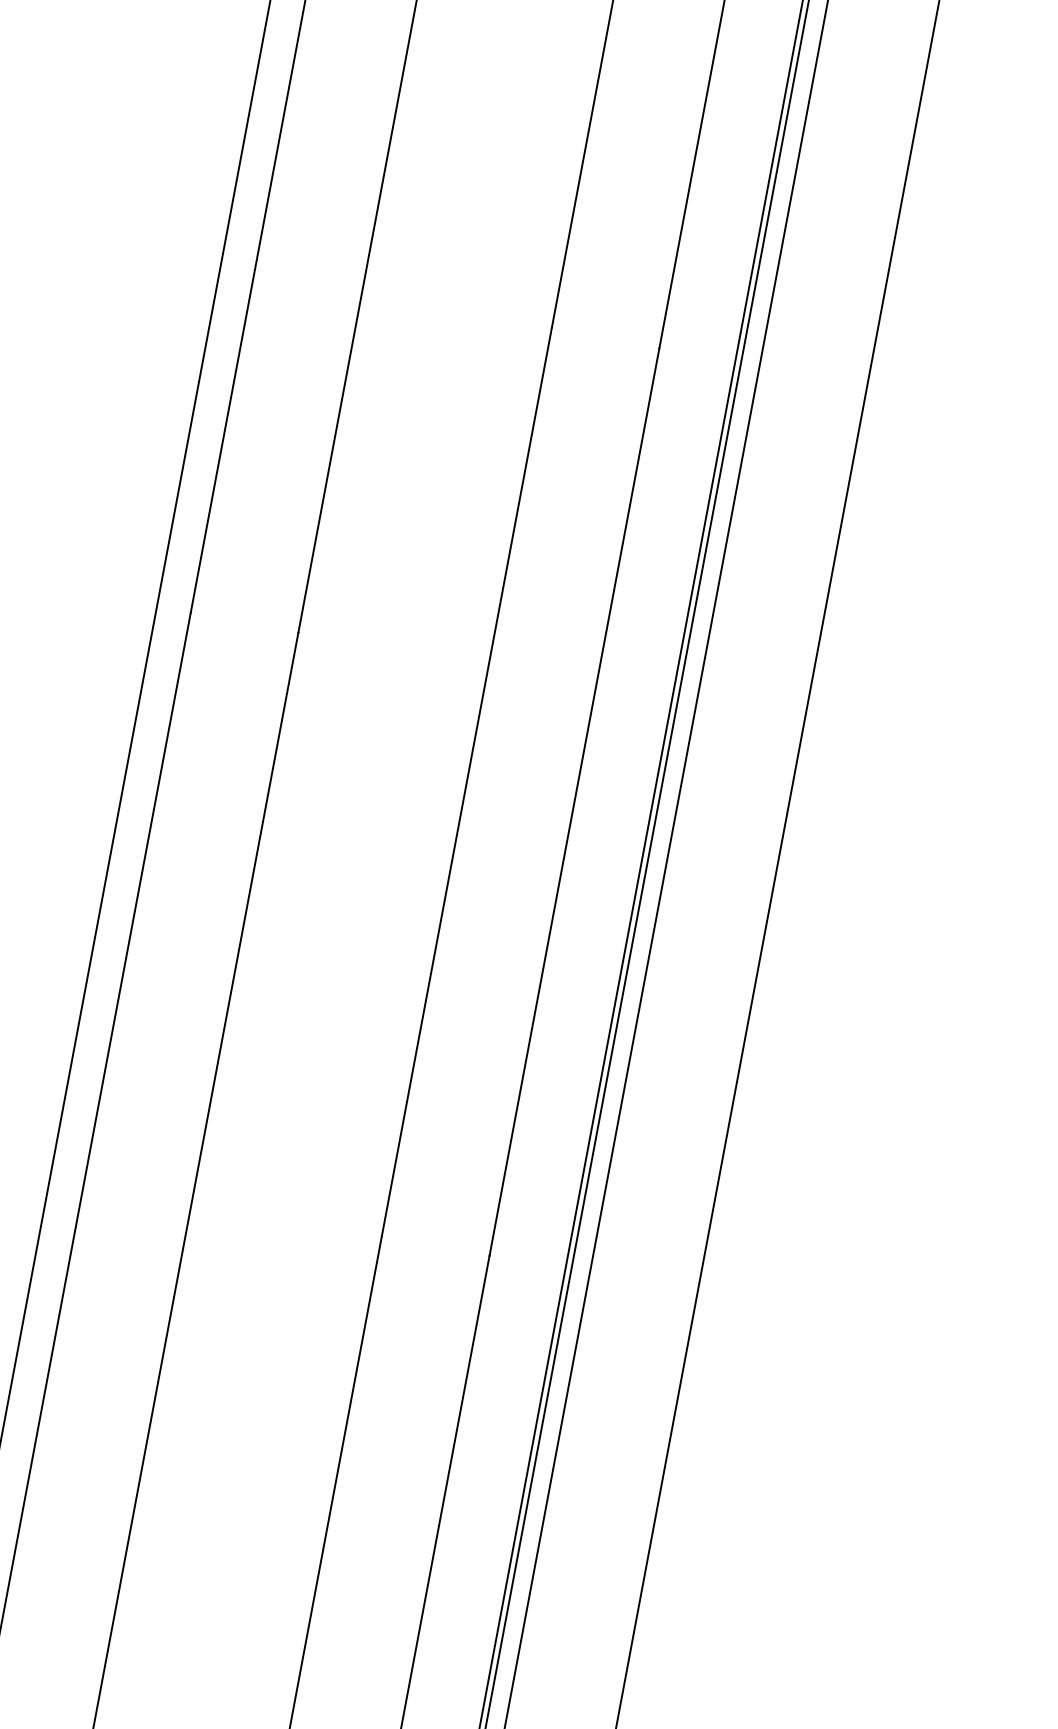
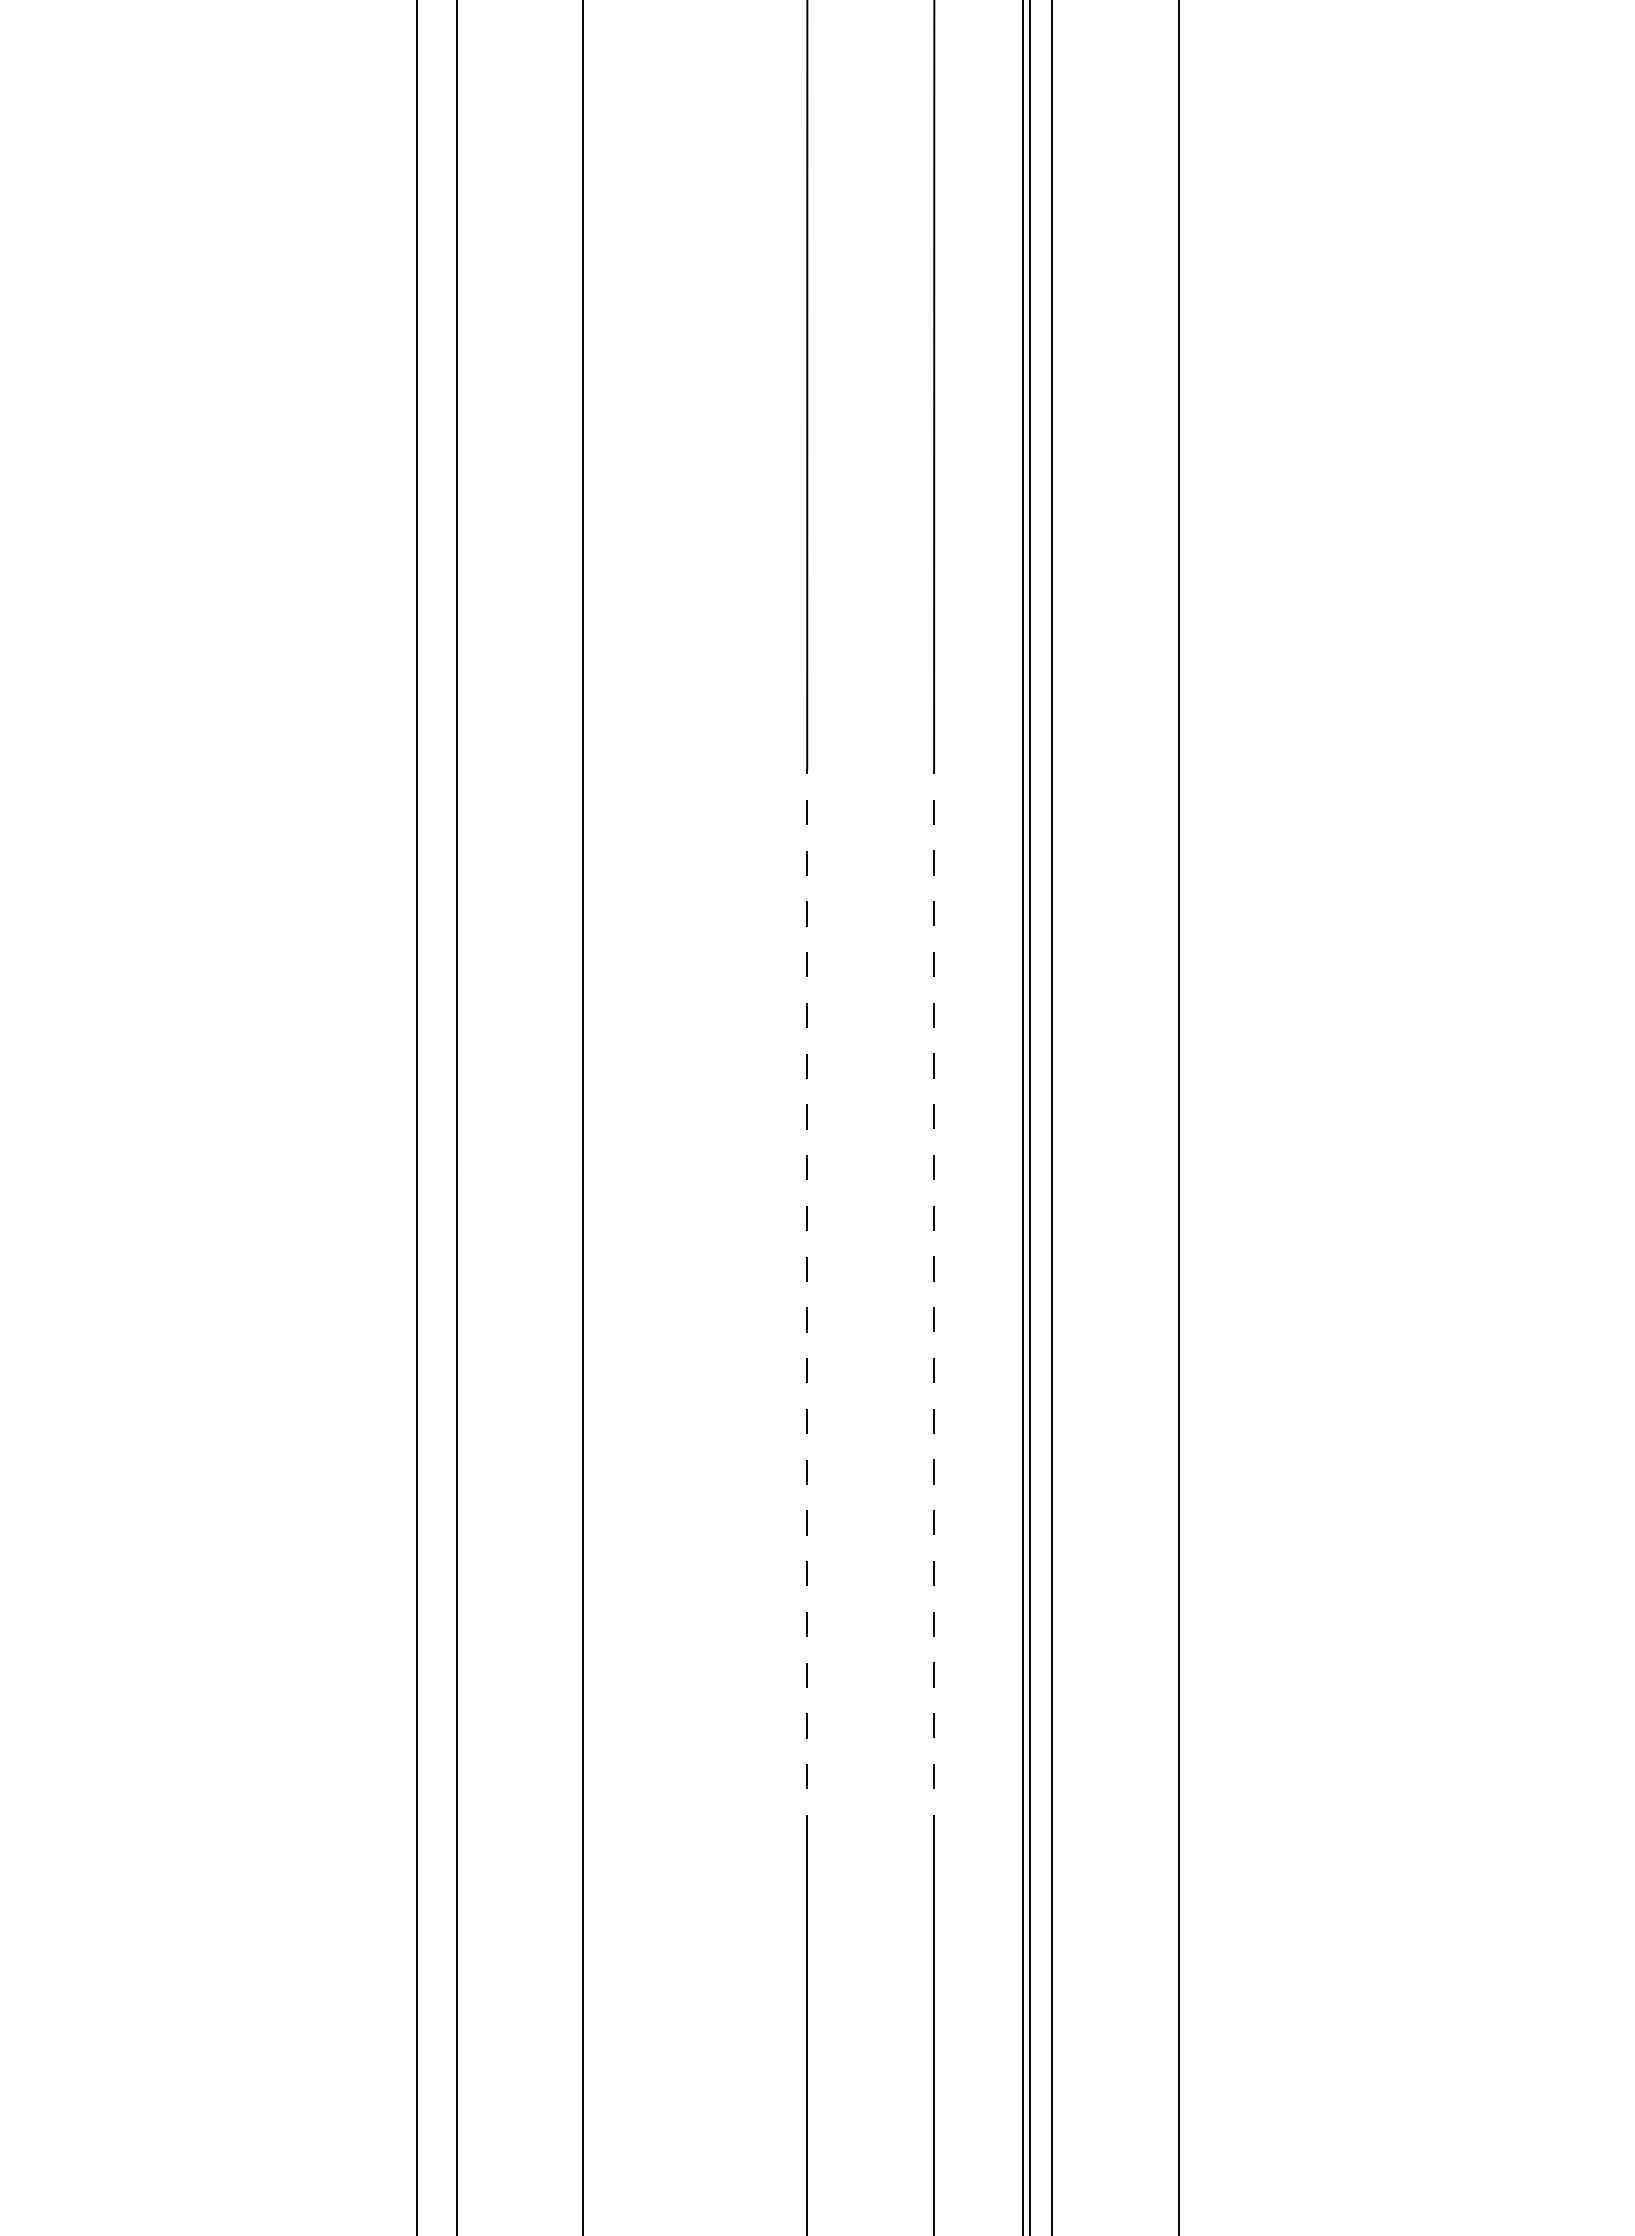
line: (467, 781) -> (807, 1304), solid -> dashed
line: (574, 801) -> (934, 1304), solid -> dashed

